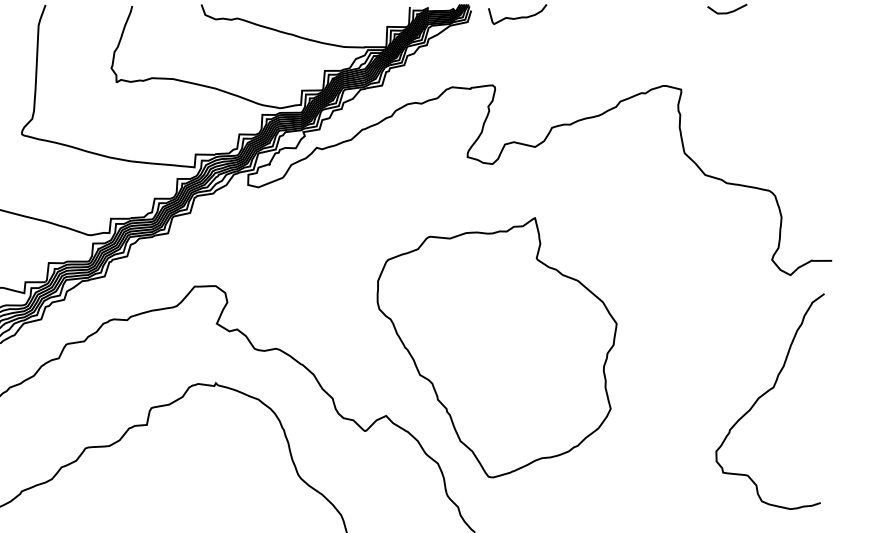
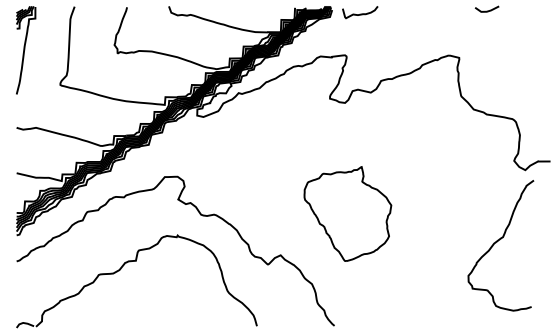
part: (496, 346) -> (347, 213), size x0.6
curve: (764, 396) -> (497, 242), moved

